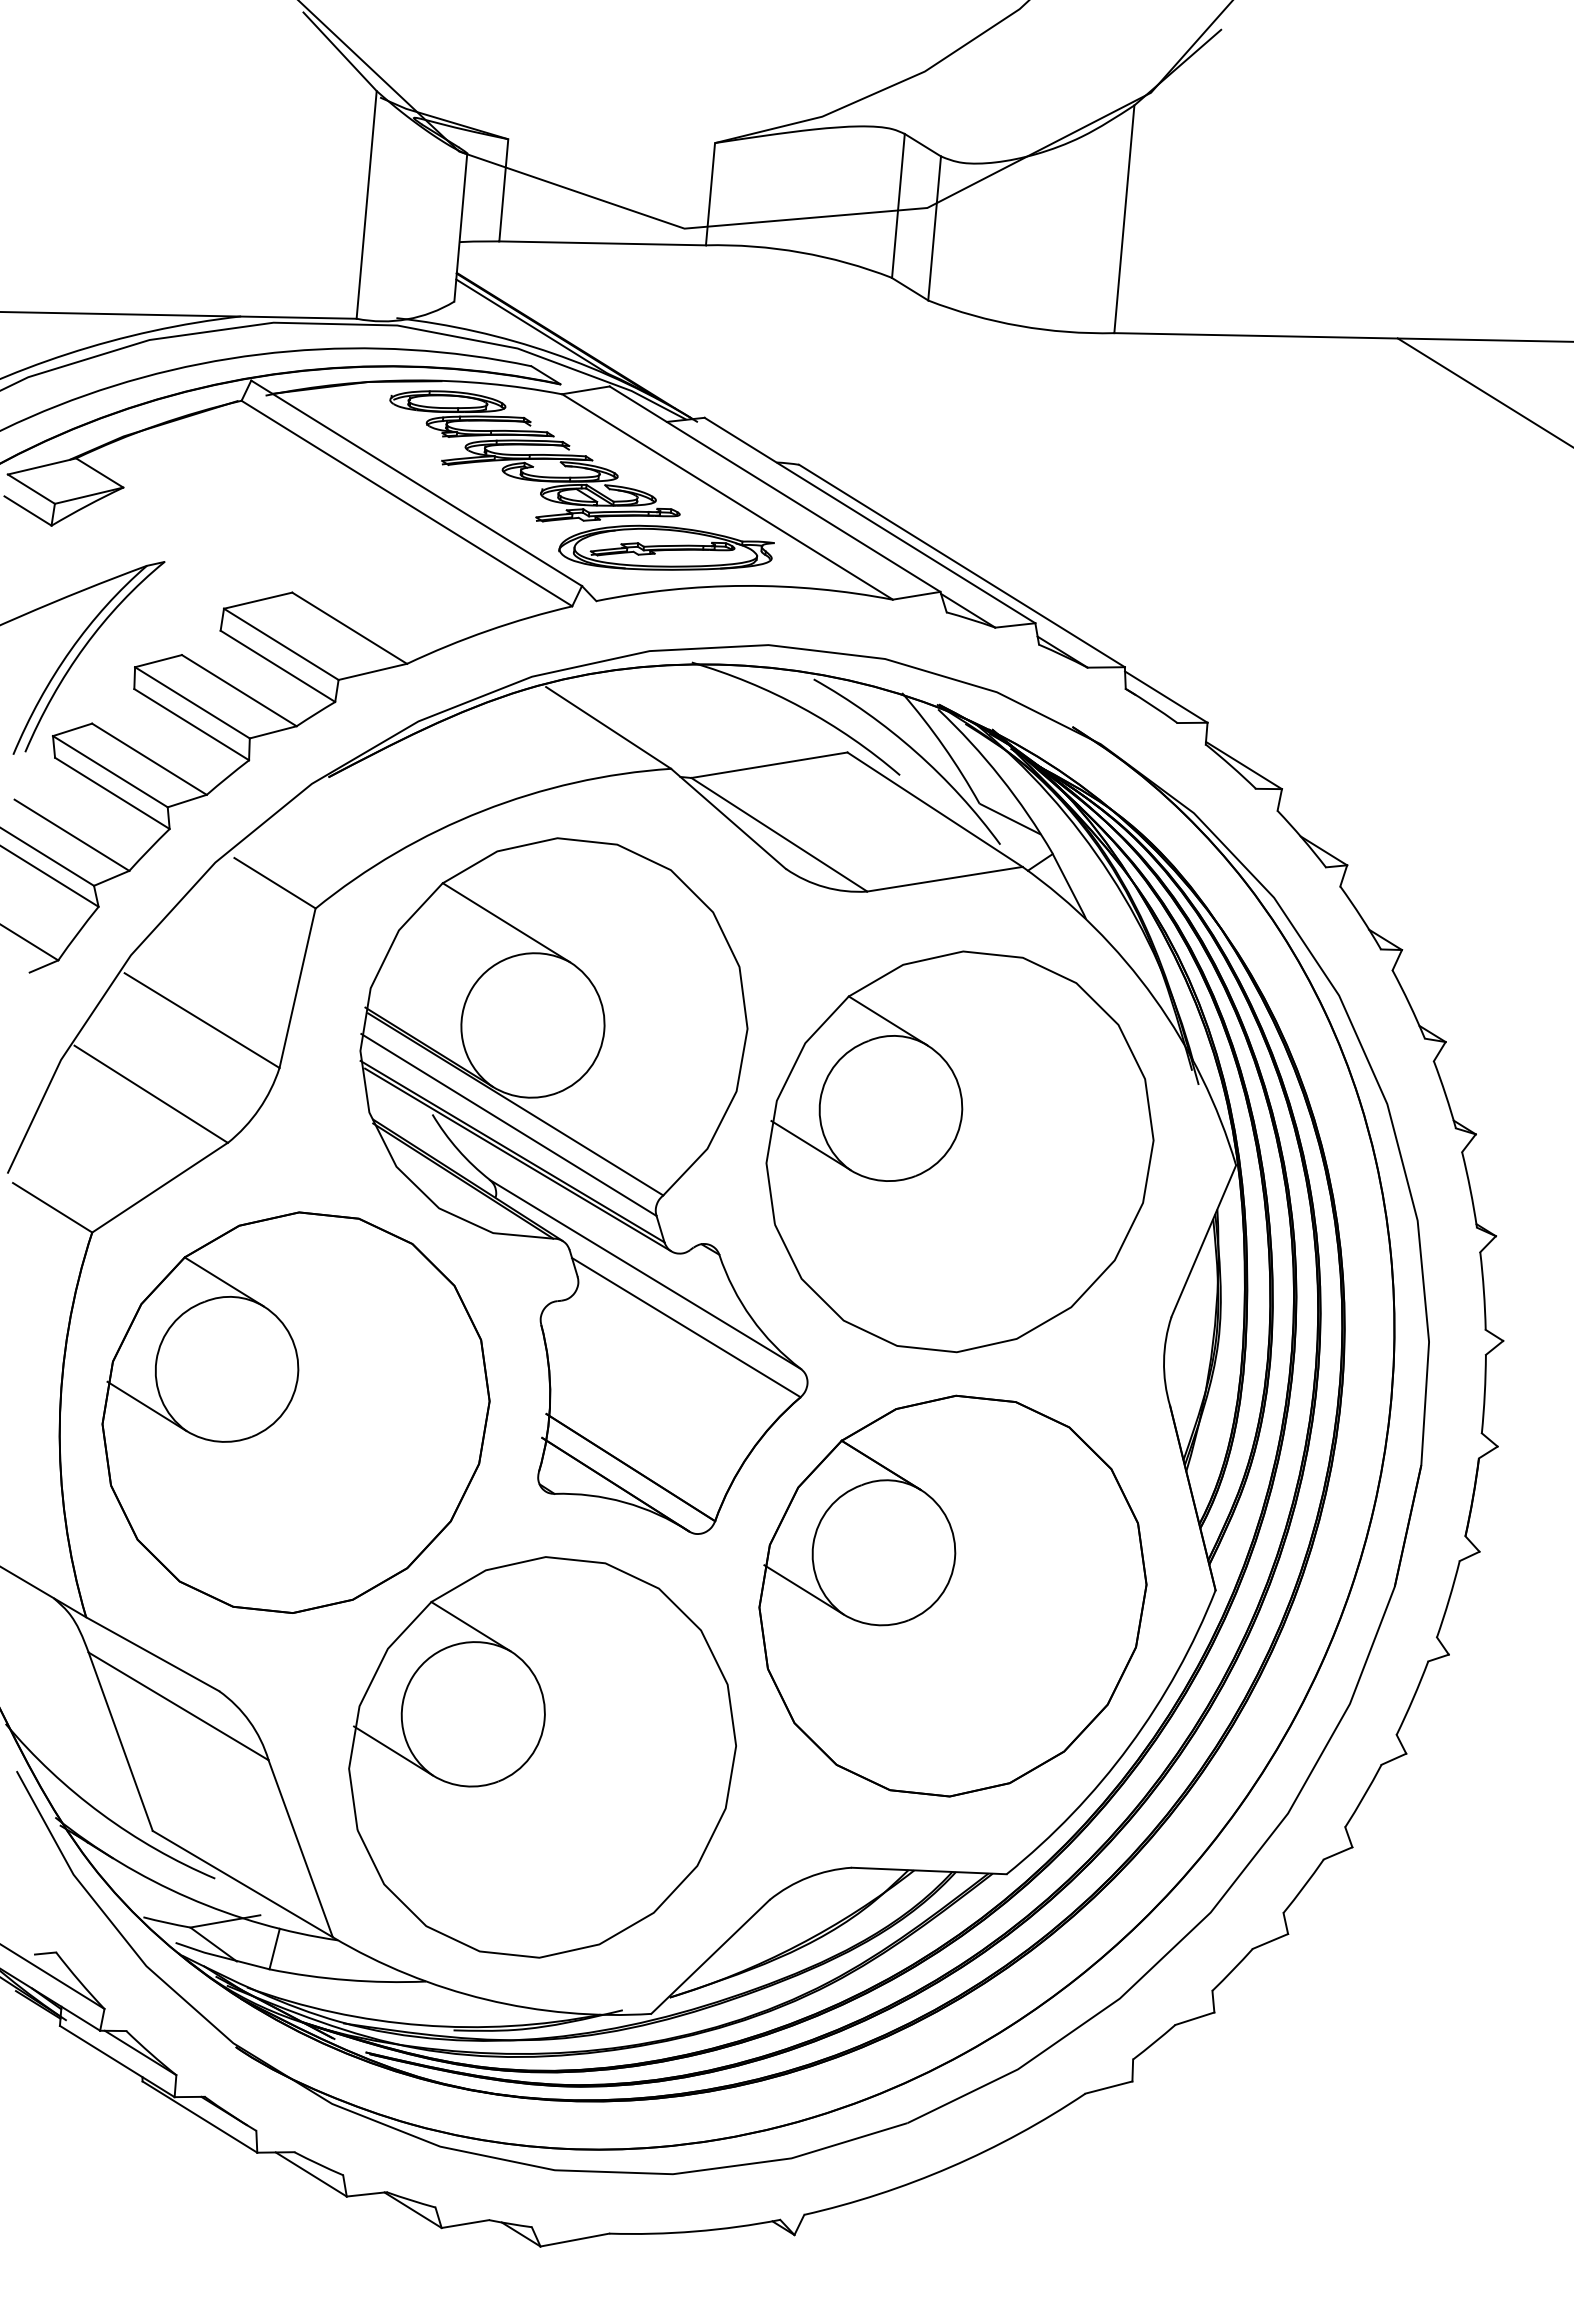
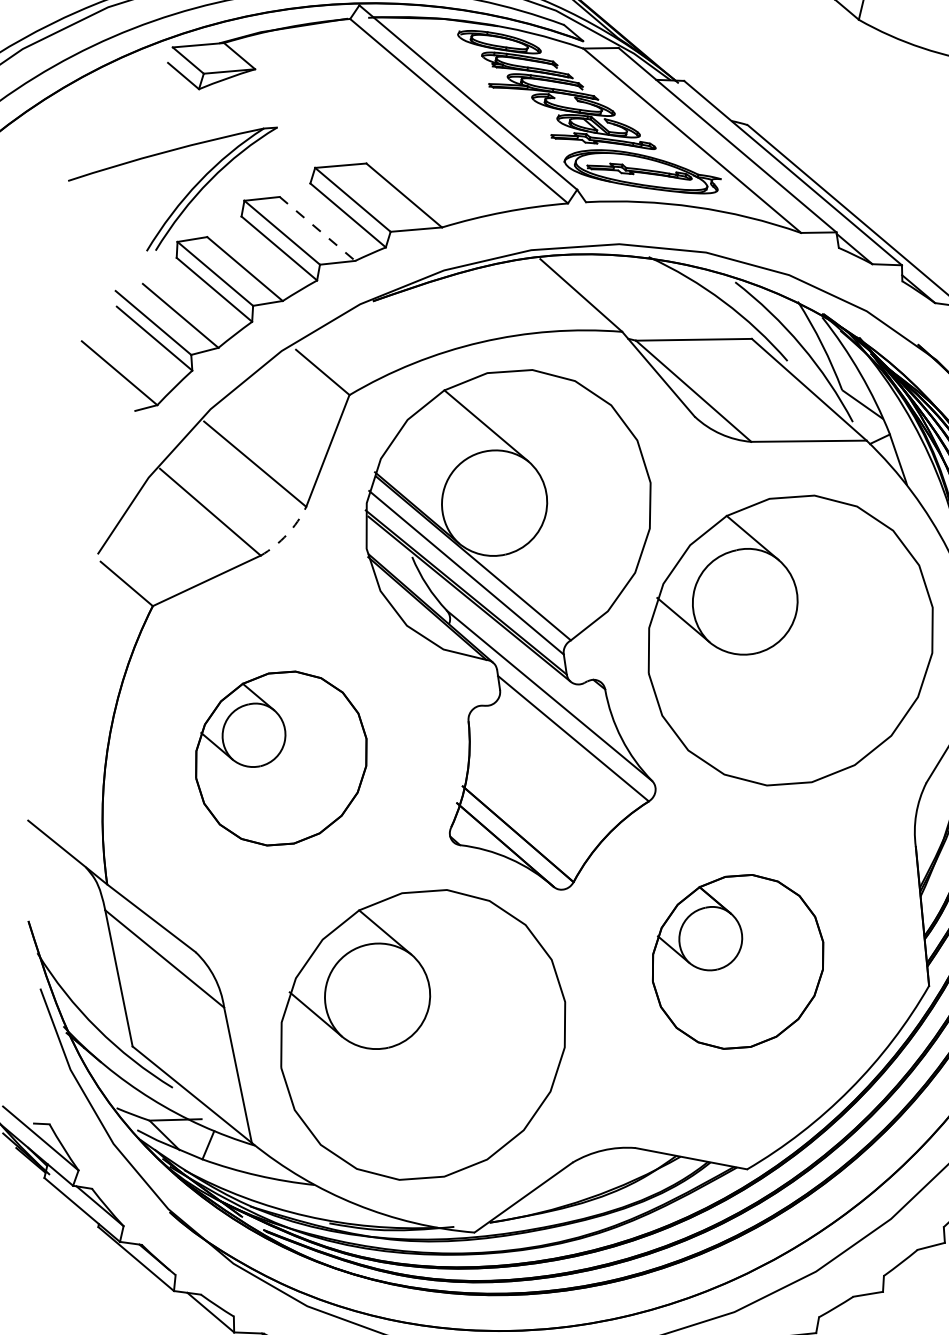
line: (239, 690) -> (317, 228), solid -> dashed
arc: (259, 1109) -> (287, 534), solid -> dashed
part: (295, 1412) -> (280, 758), size x0.6
part: (952, 1595) -> (737, 961), size x0.6

